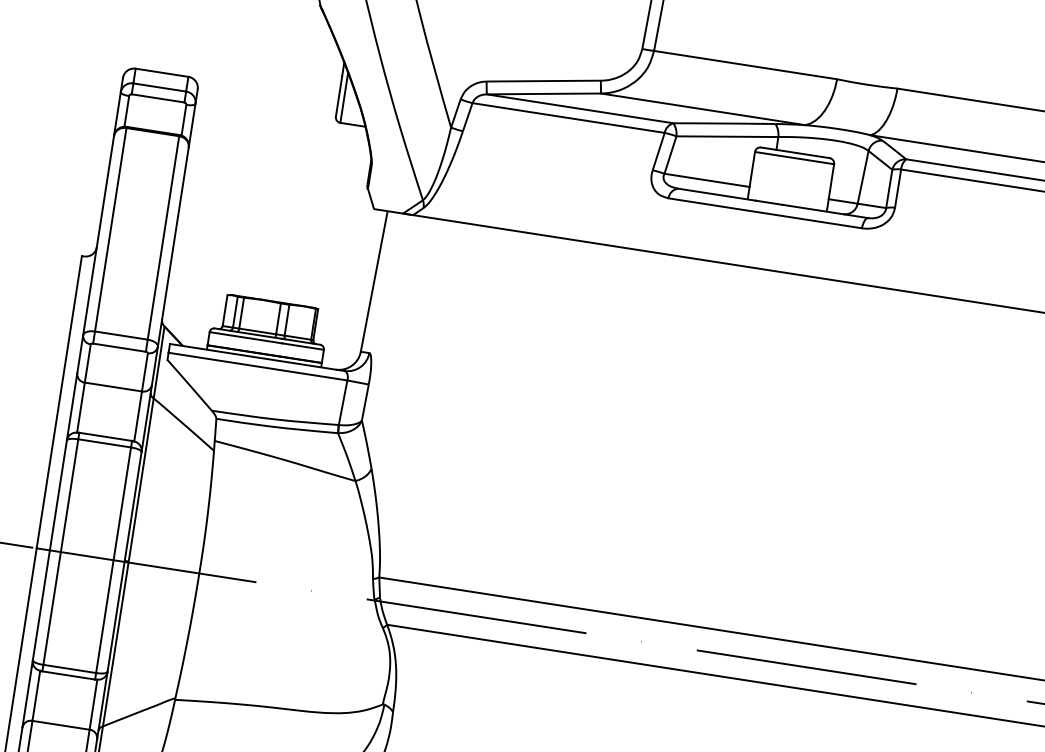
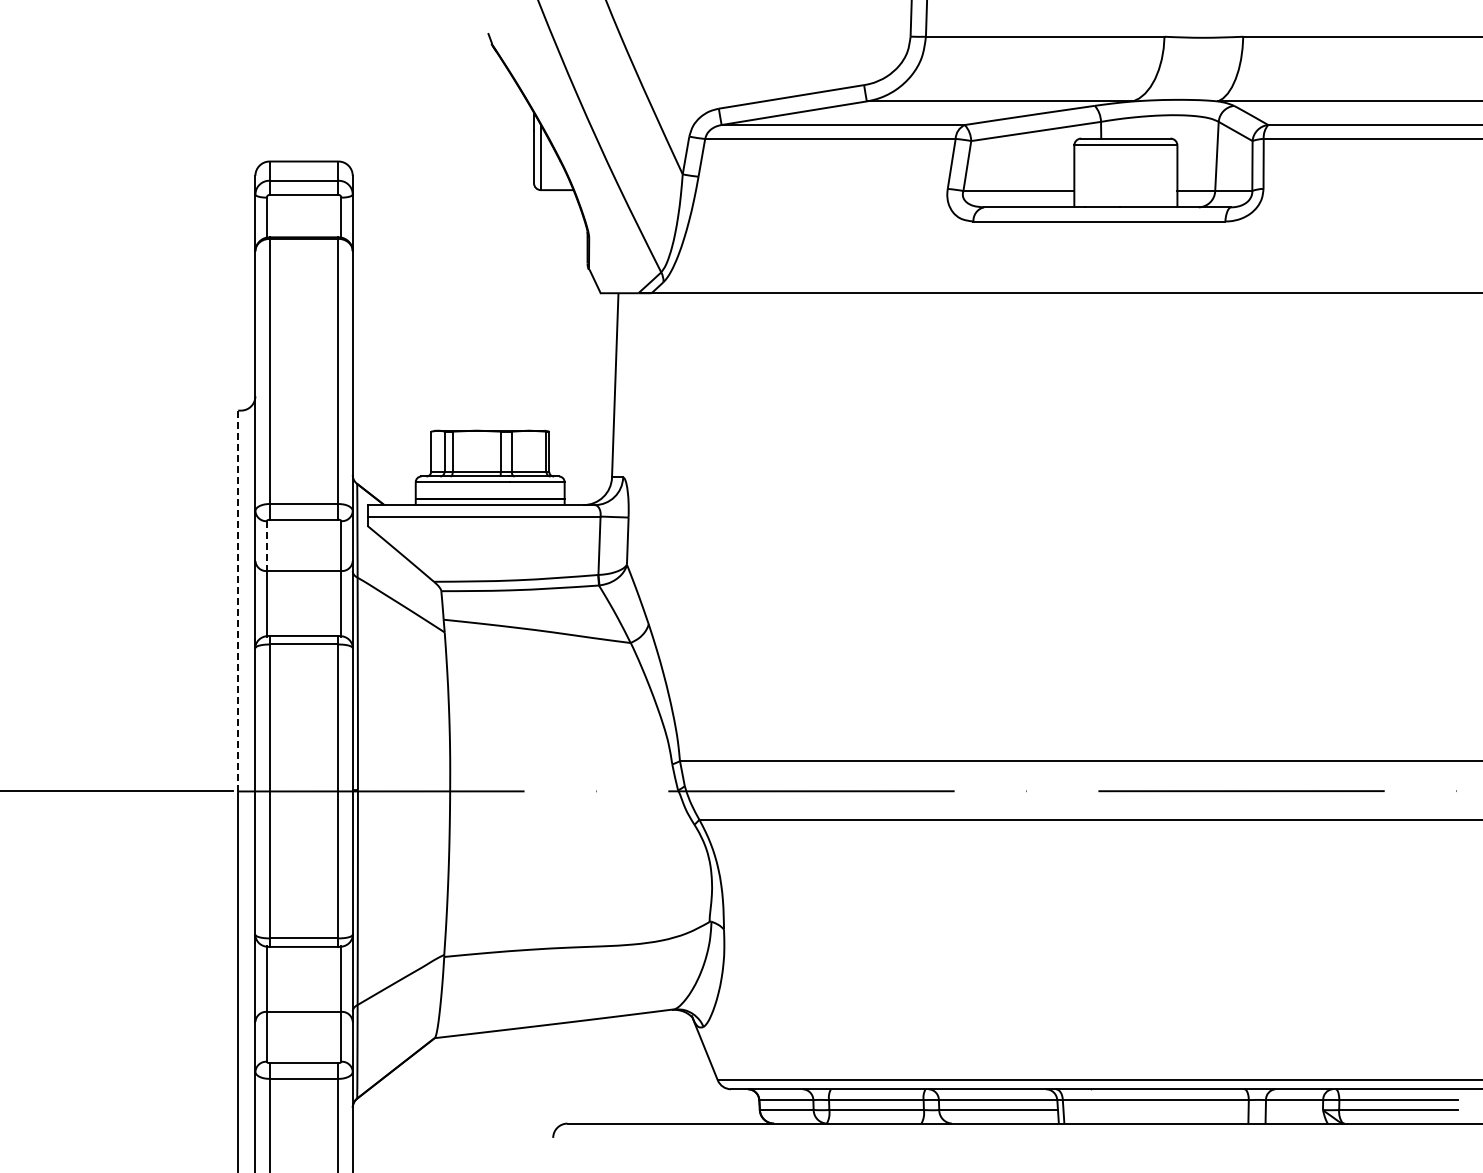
line: (87, 363) -> (266, 546), solid -> dashed
line: (59, 402) -> (238, 601), solid -> dashed

